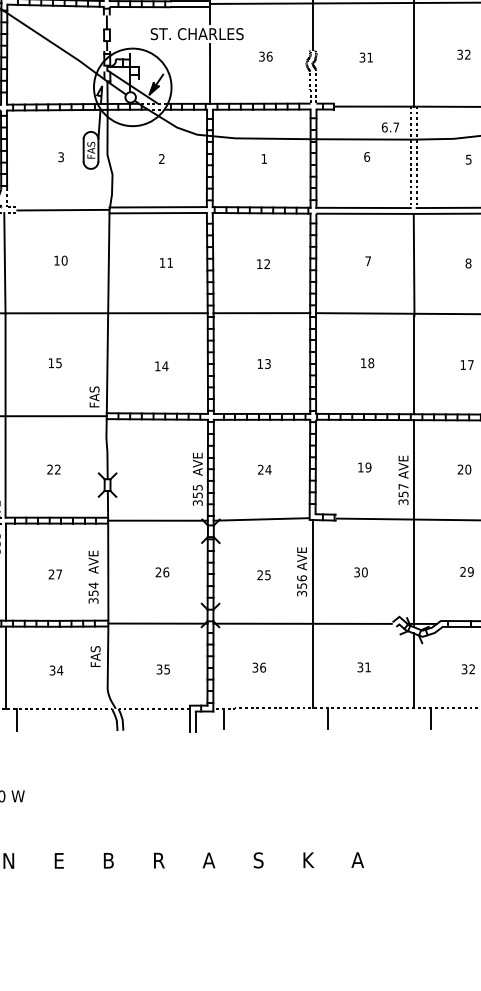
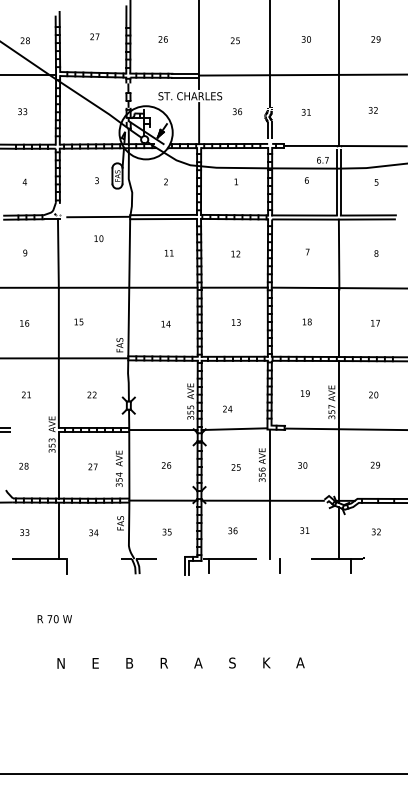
text: (60, 260) -> (98, 238), moved
text: (54, 362) -> (78, 321), moved
text: (264, 468) -> (227, 408), moved

